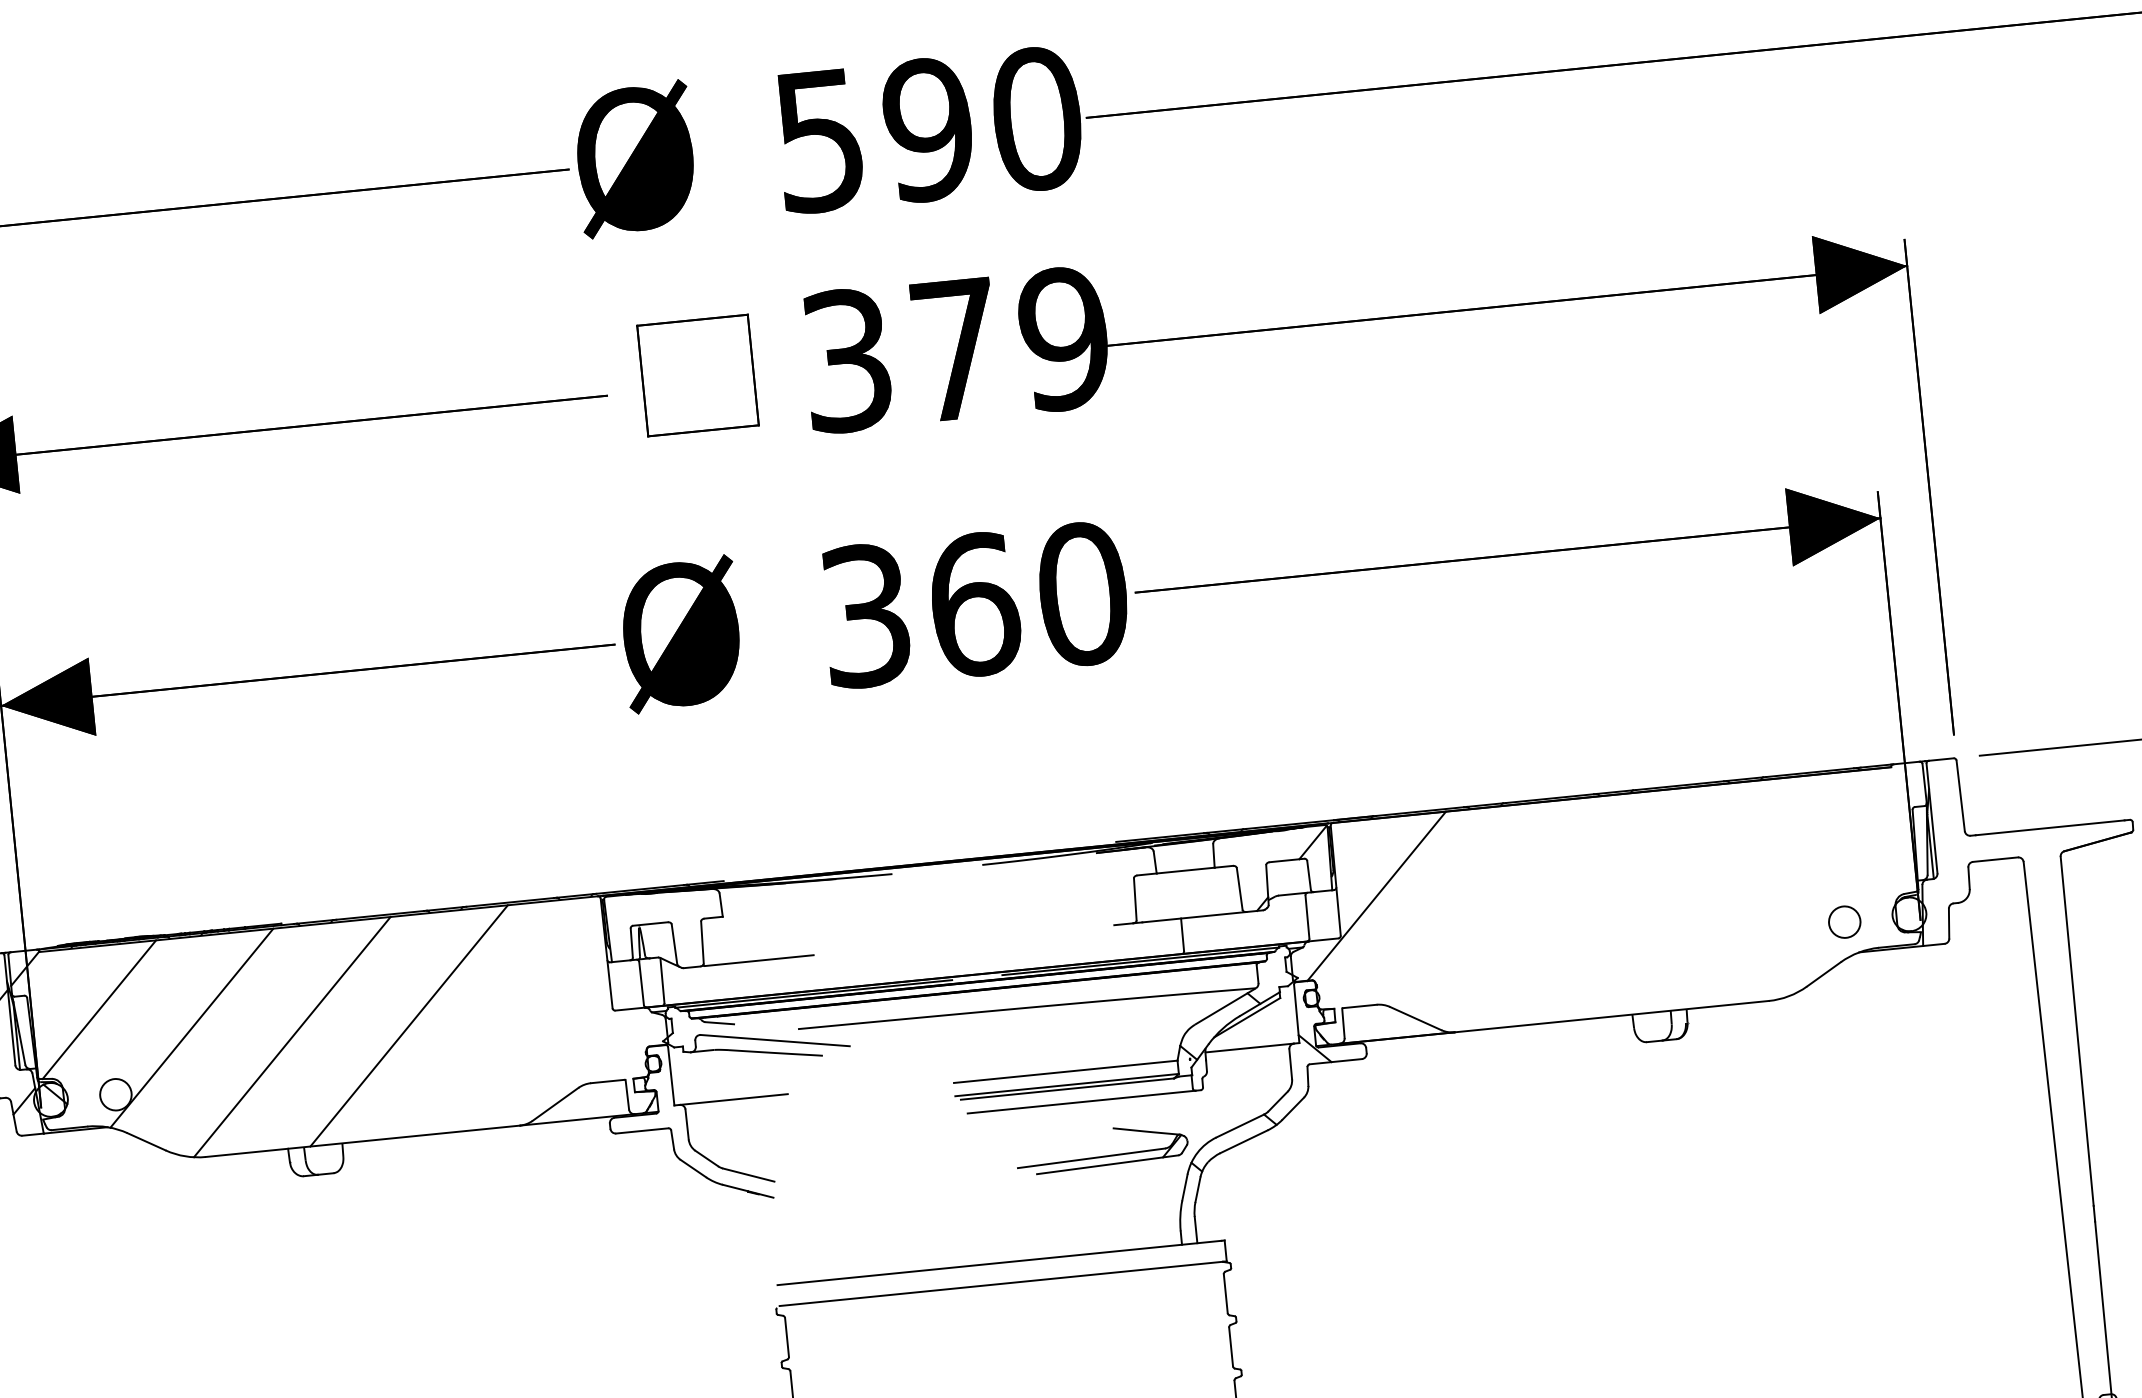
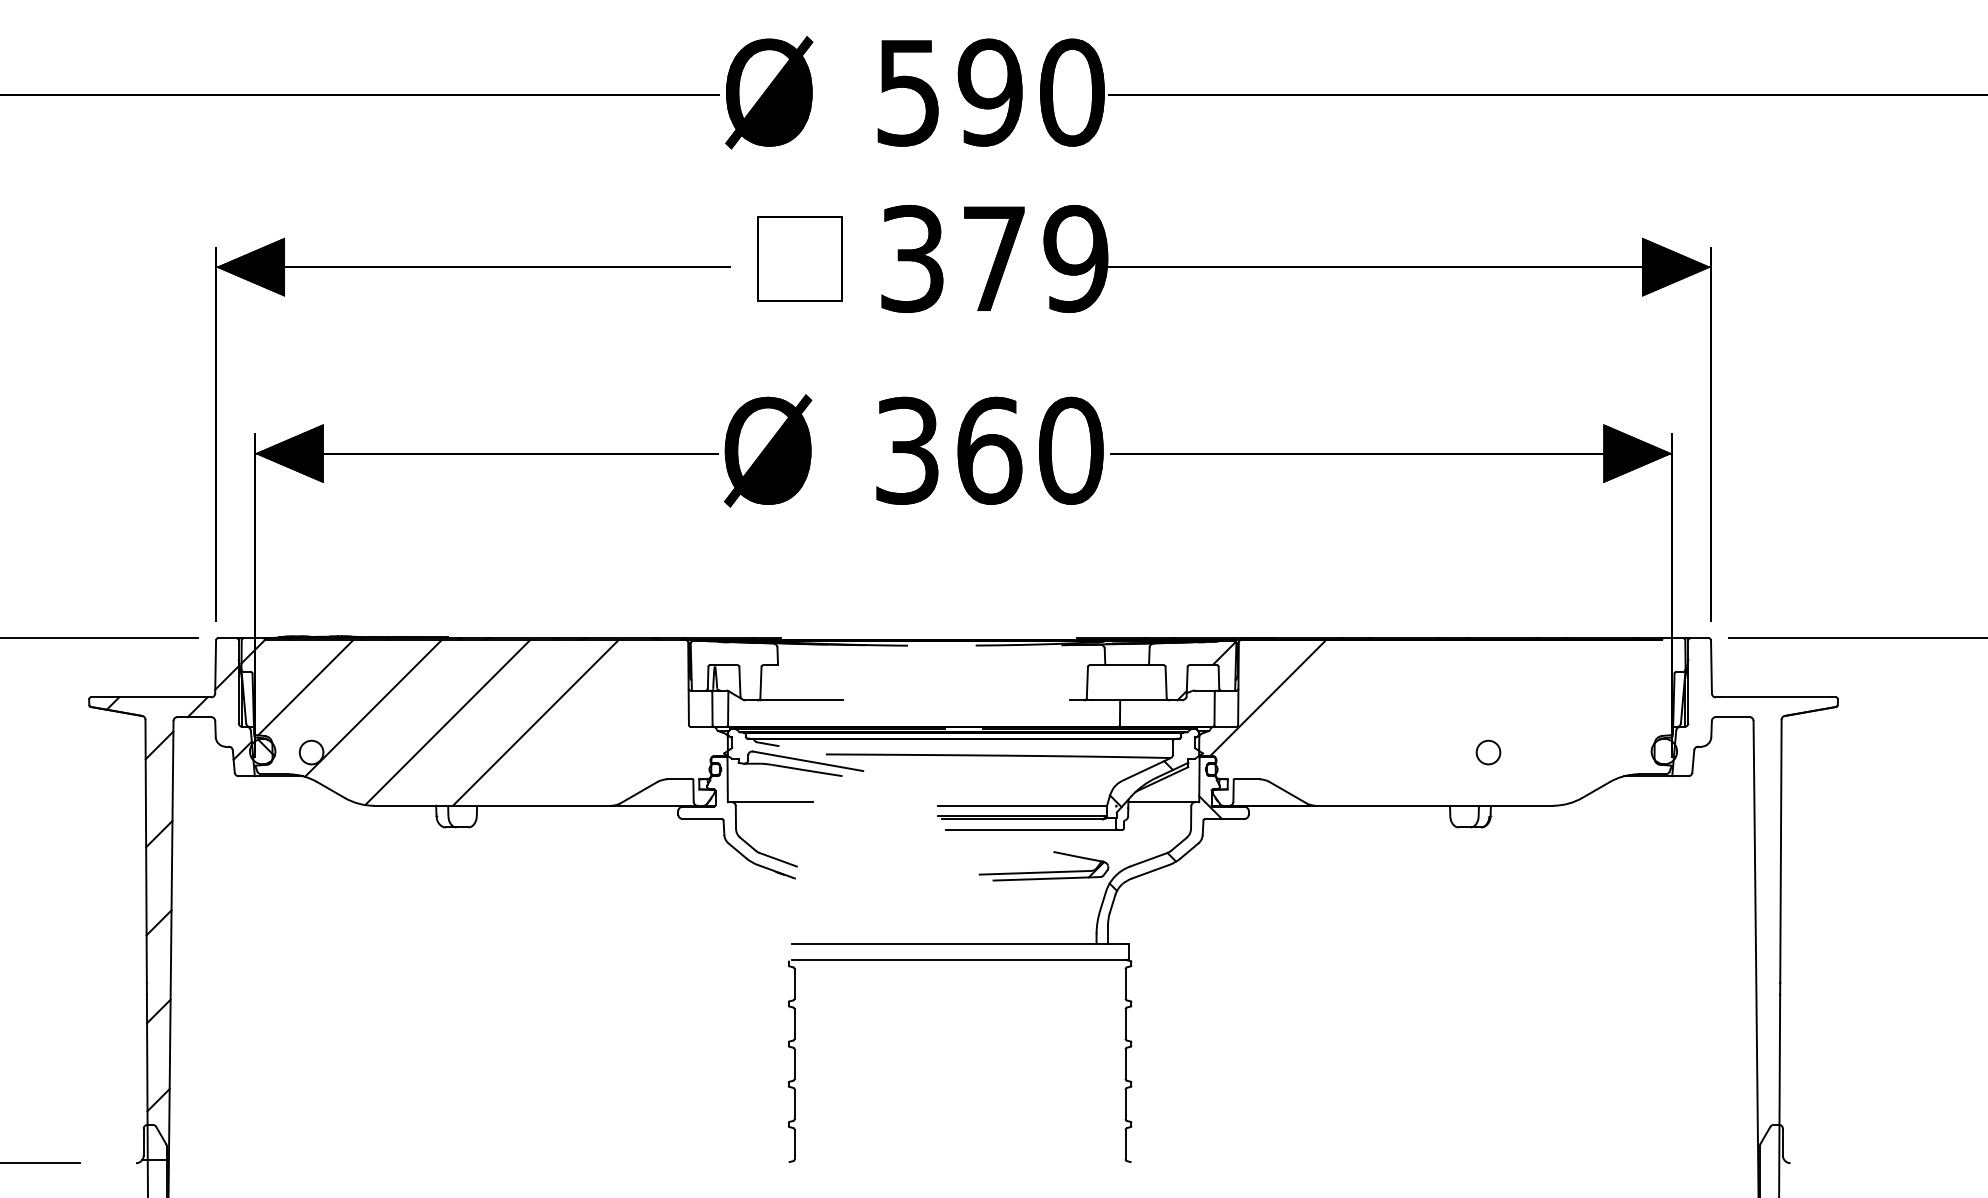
circle: (1844, 922) -> (1488, 752), moved

